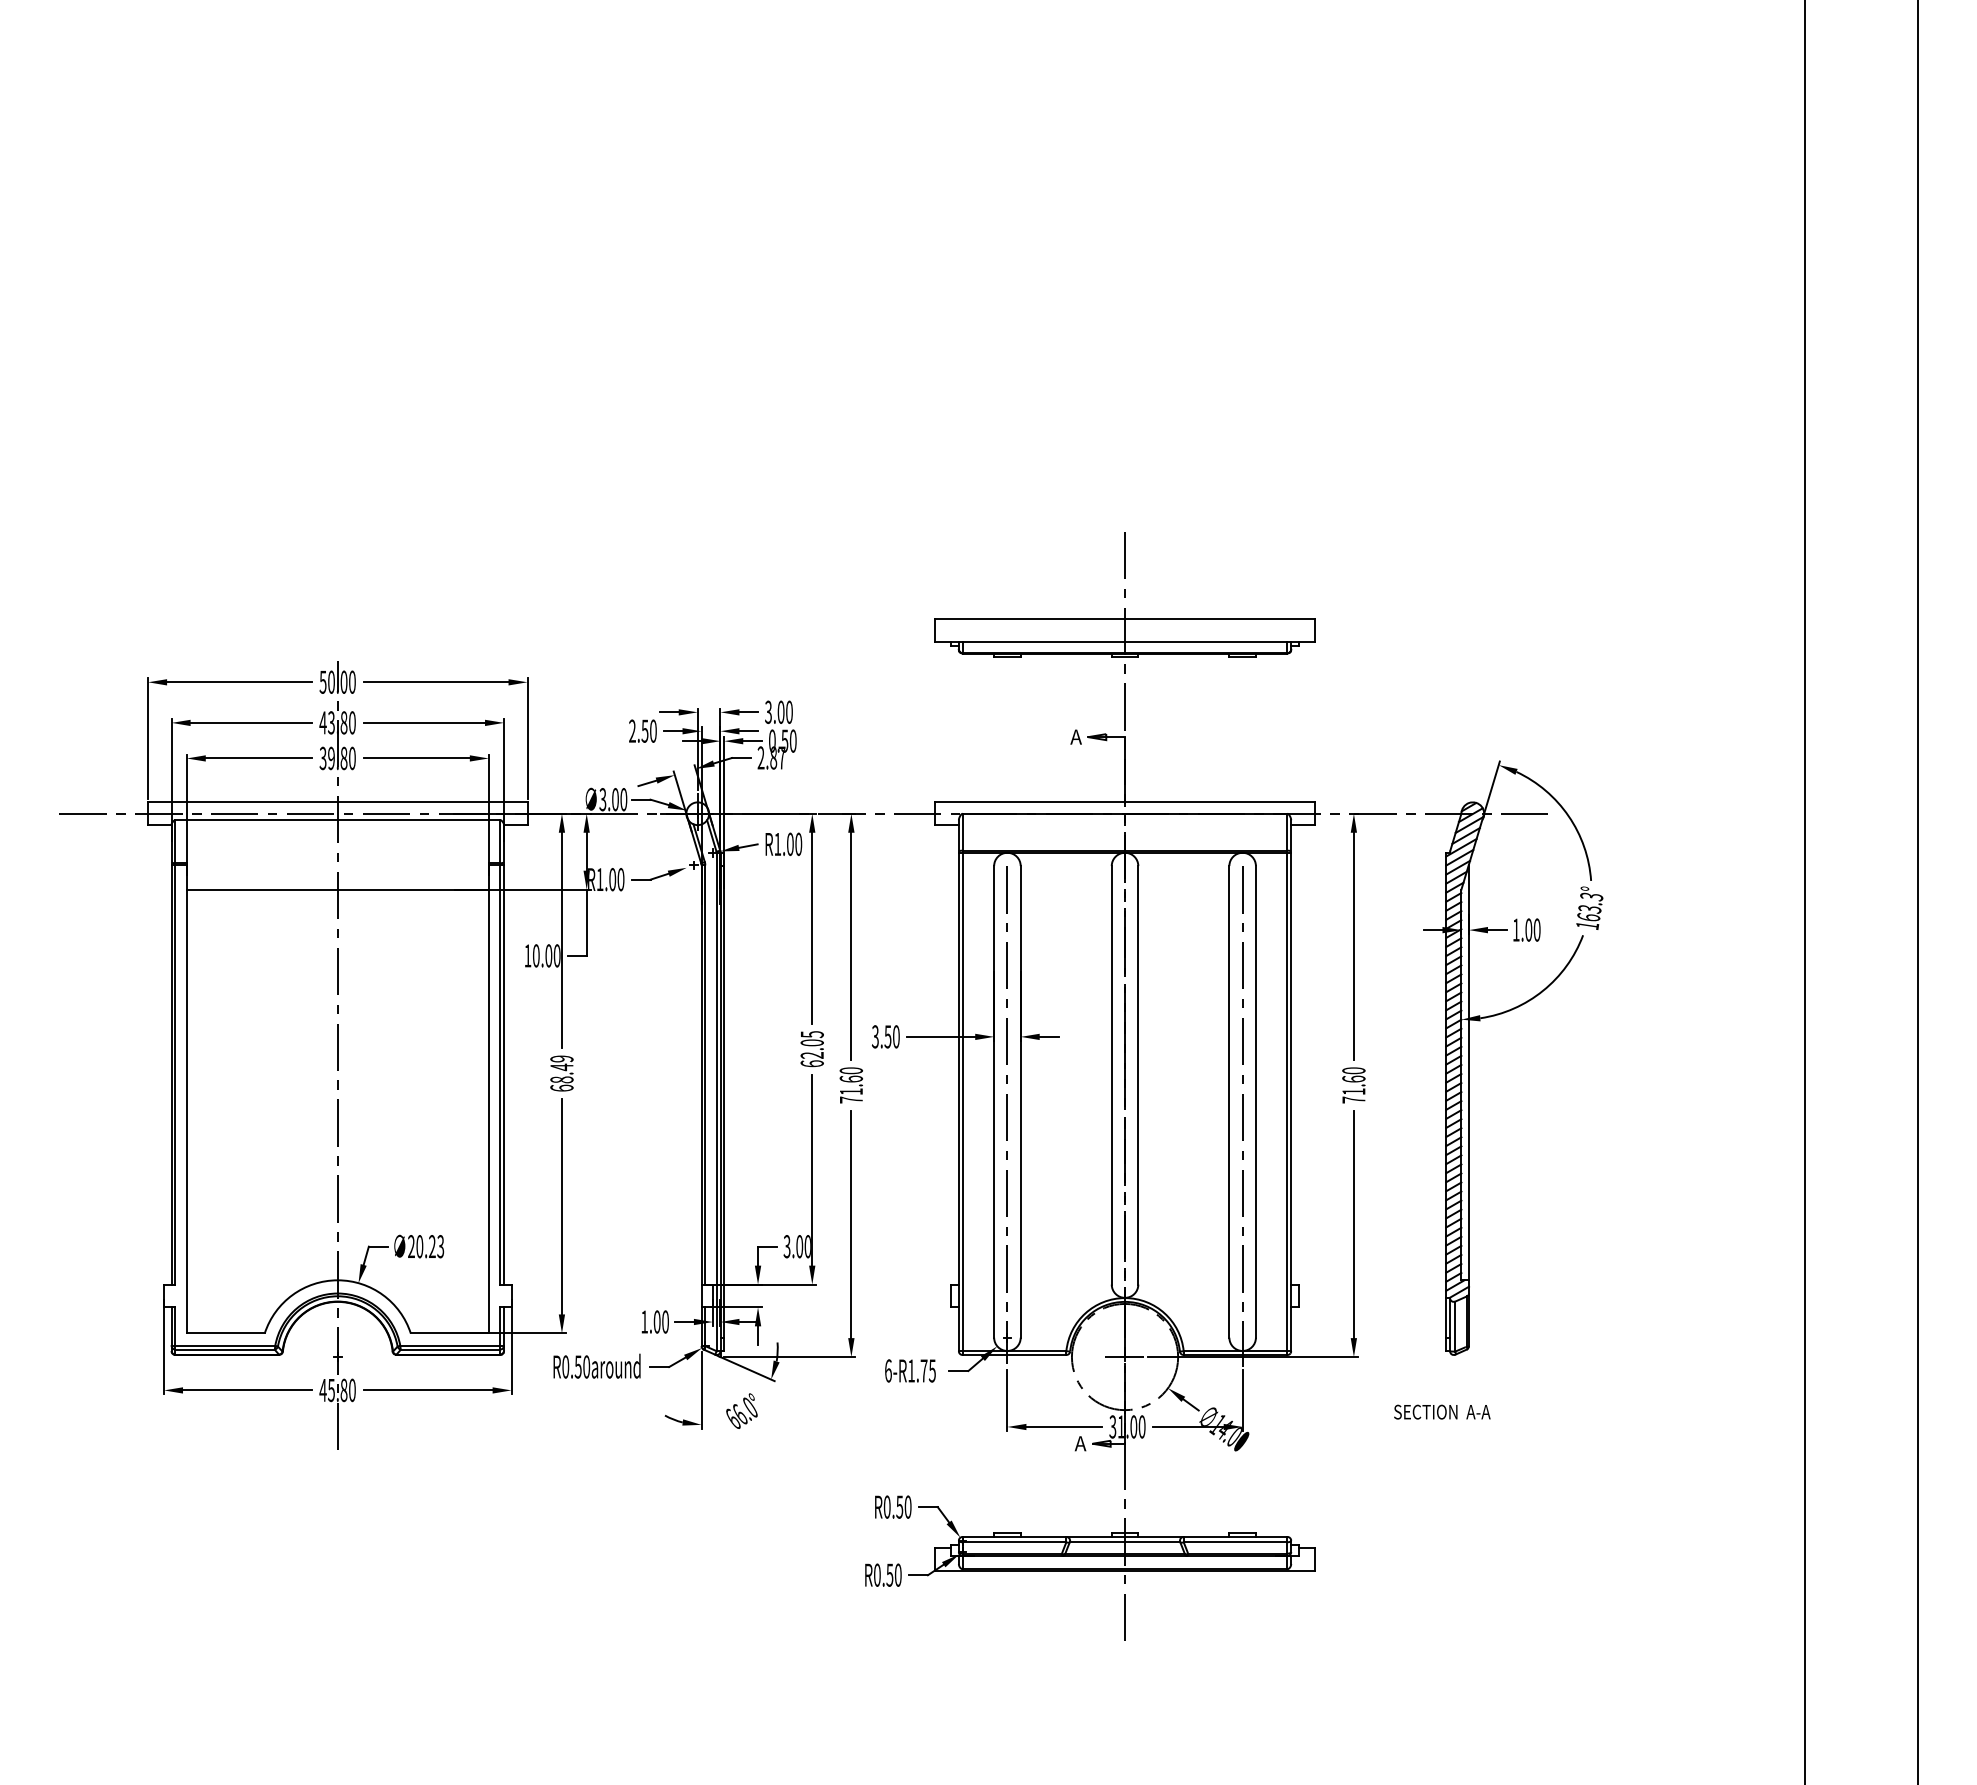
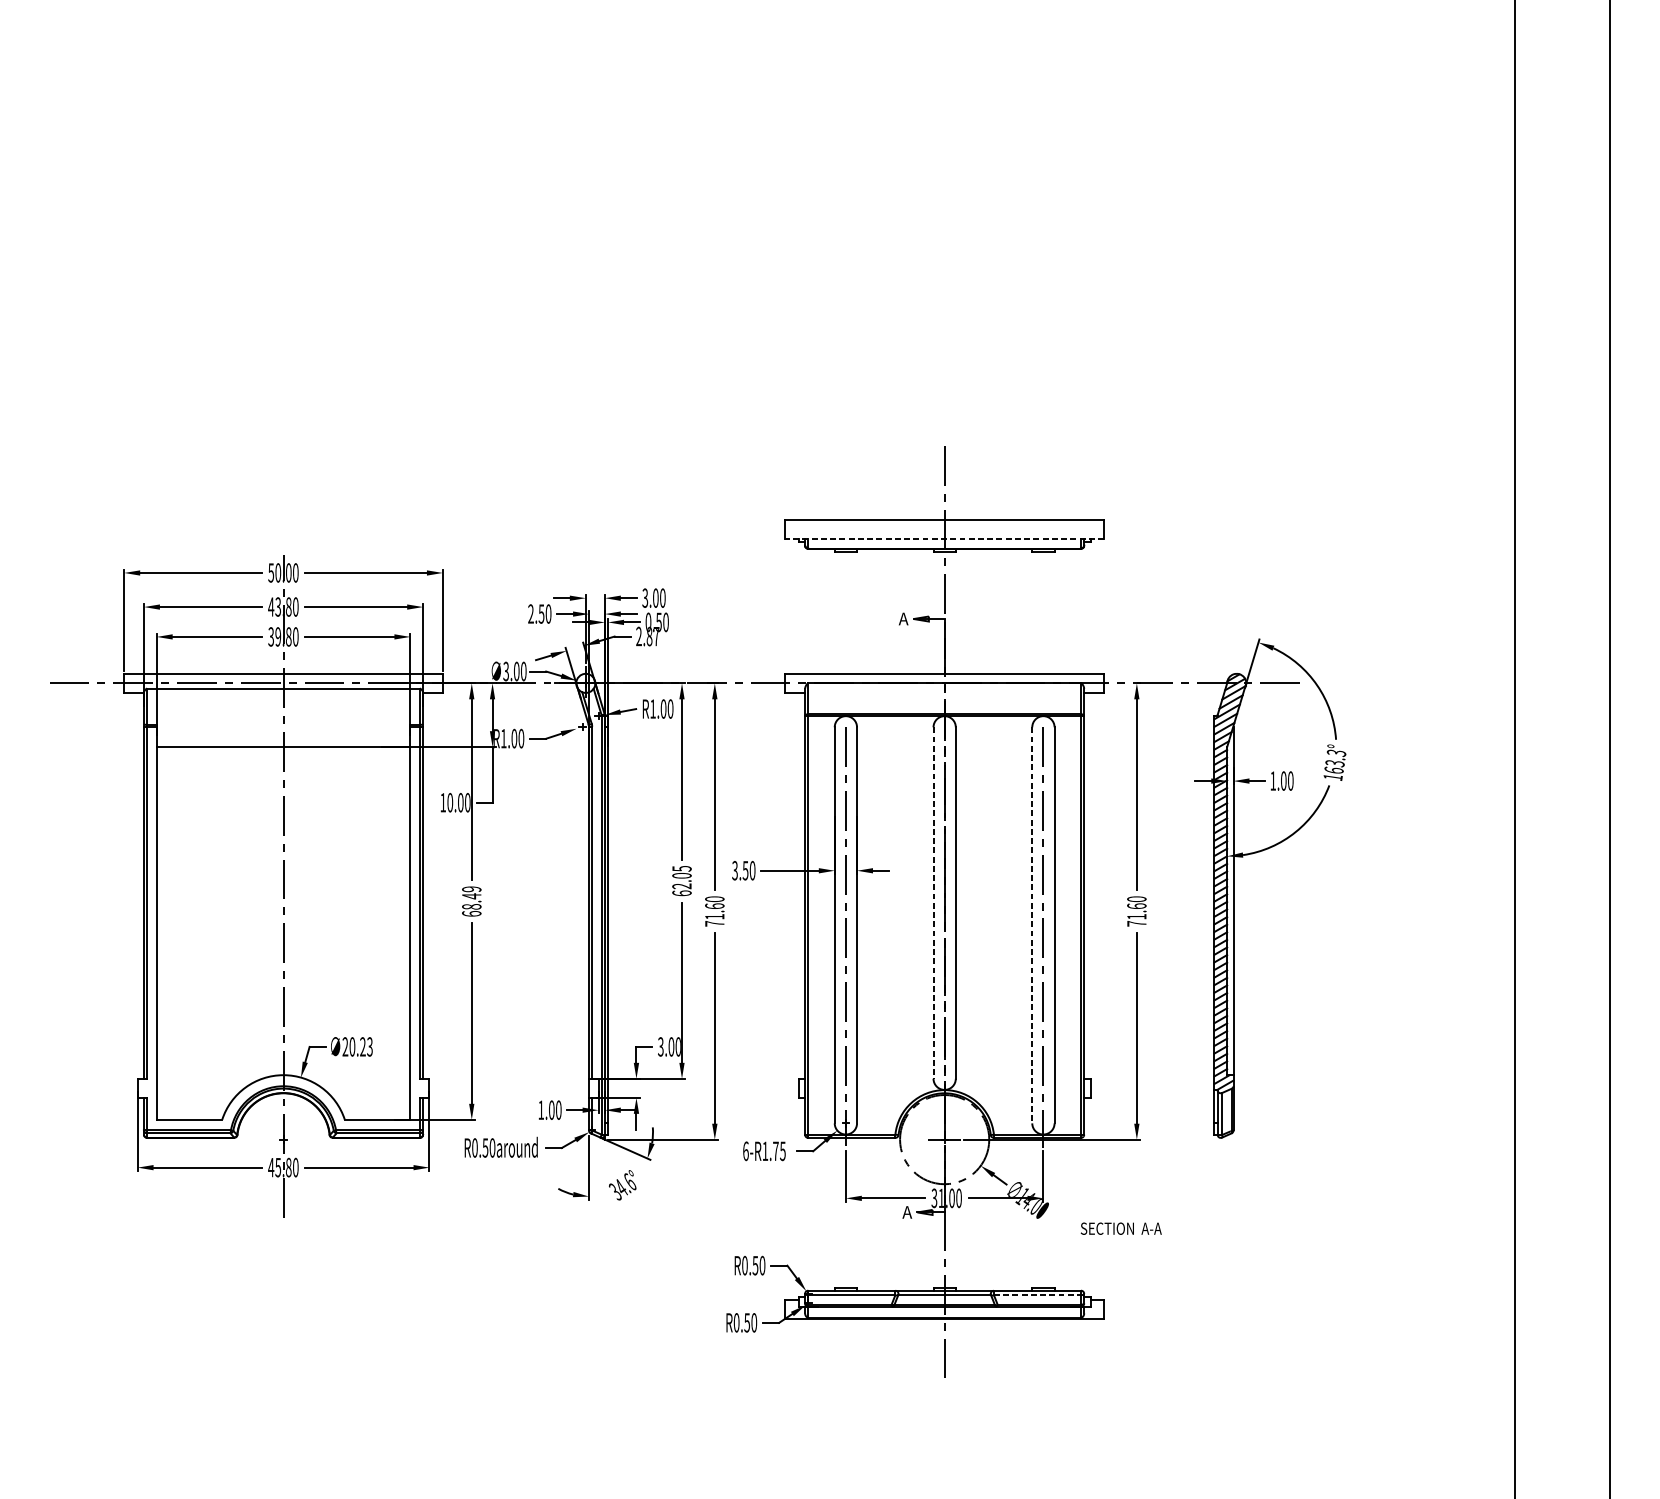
line: (1125, 642) -> (945, 539), solid -> dashed
line: (1111, 1075) -> (933, 903), solid -> dashed
line: (1229, 1101) -> (1032, 925), solid -> dashed
text: (1442, 1411) -> (1121, 1228), moved
text: (741, 1413) -> (622, 1187), 66.0° -> 34.6°
line: (1235, 1542) -> (1037, 1295), solid -> dashed

